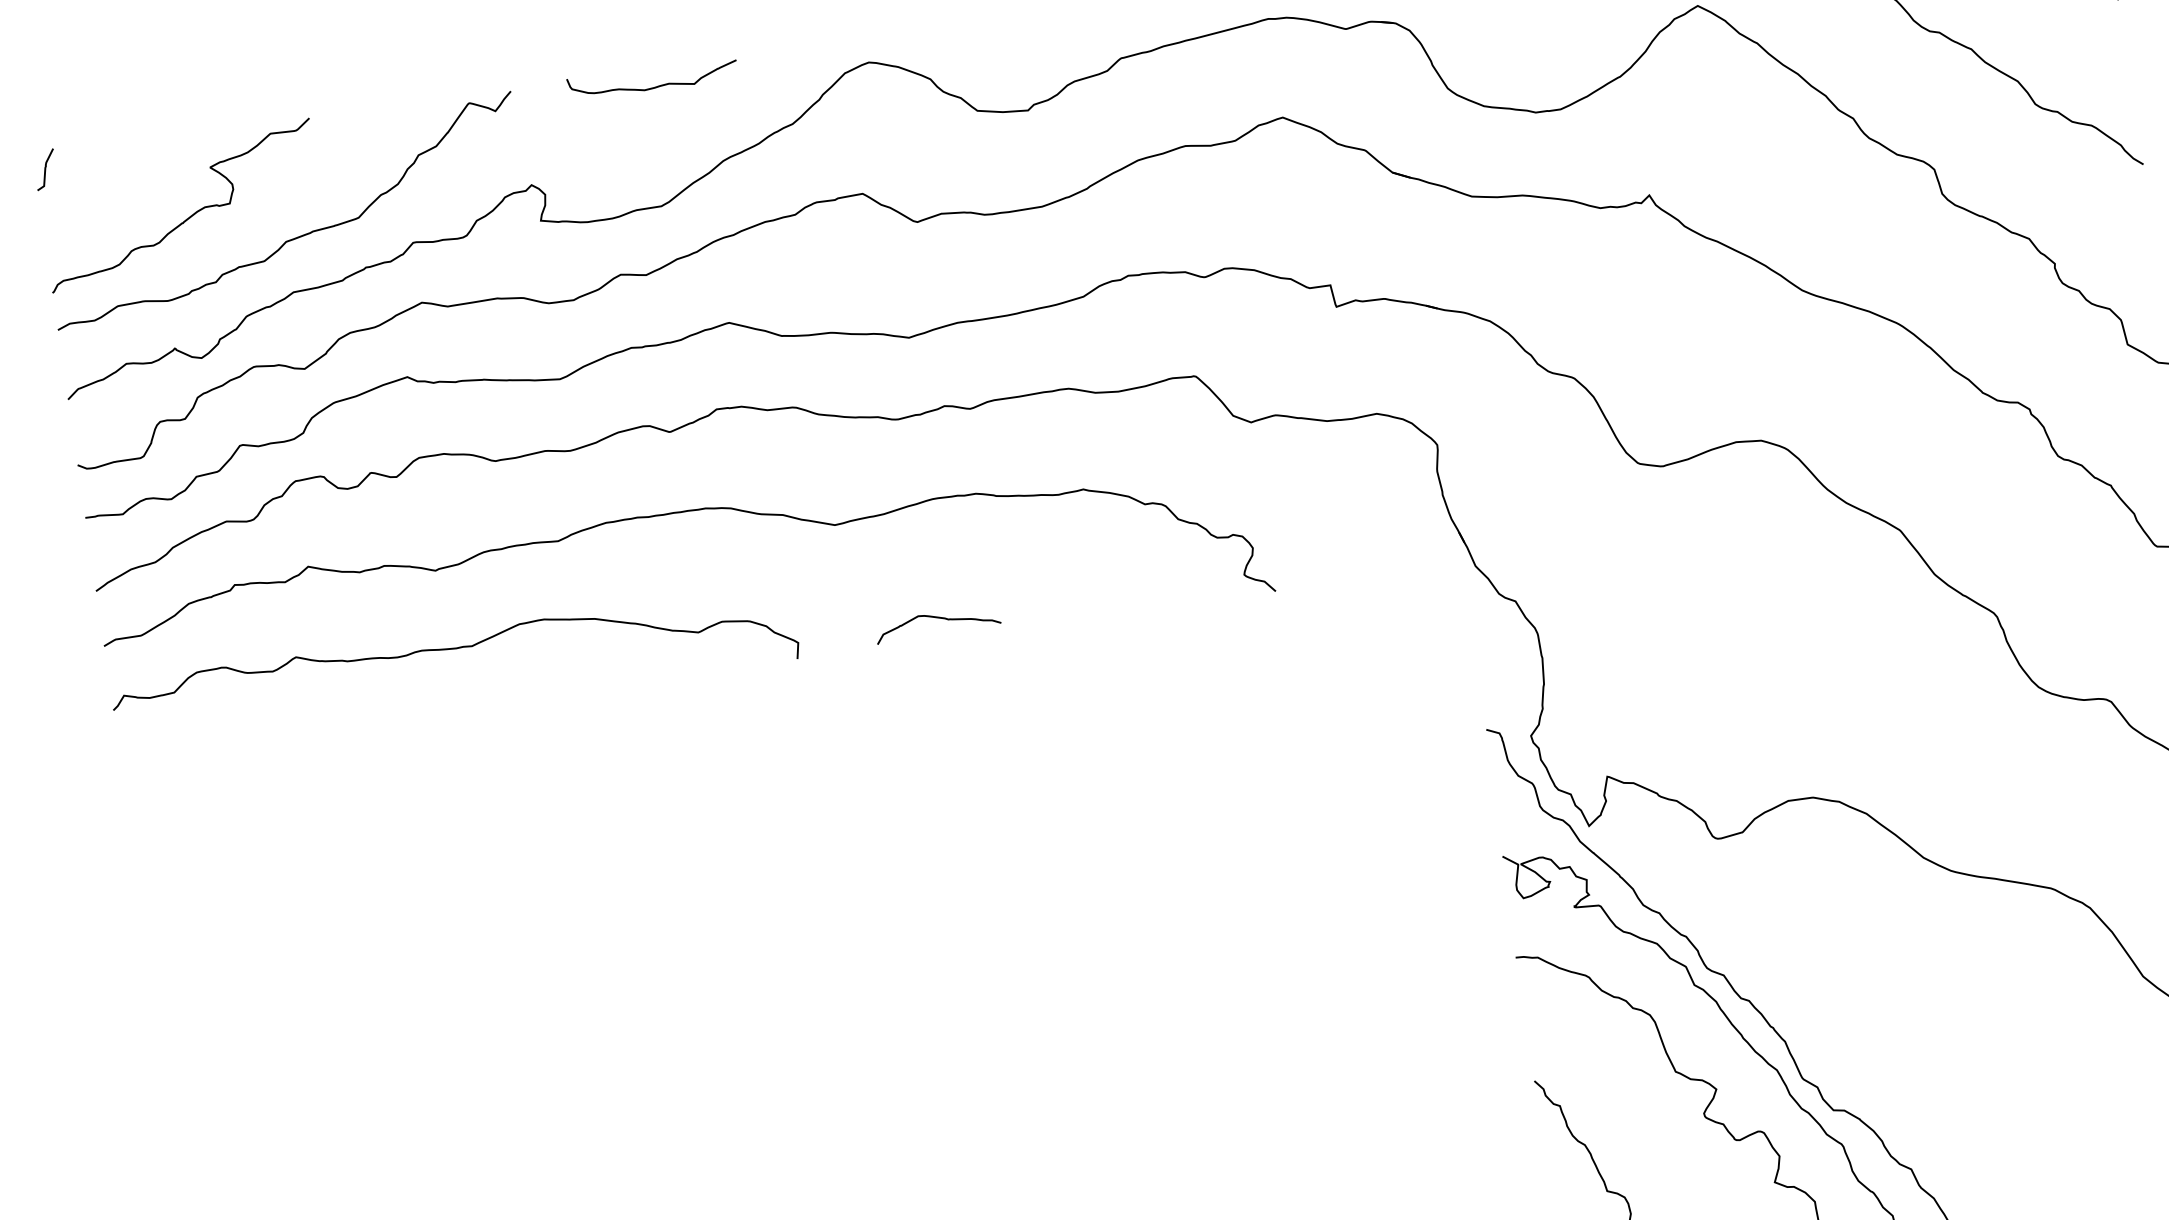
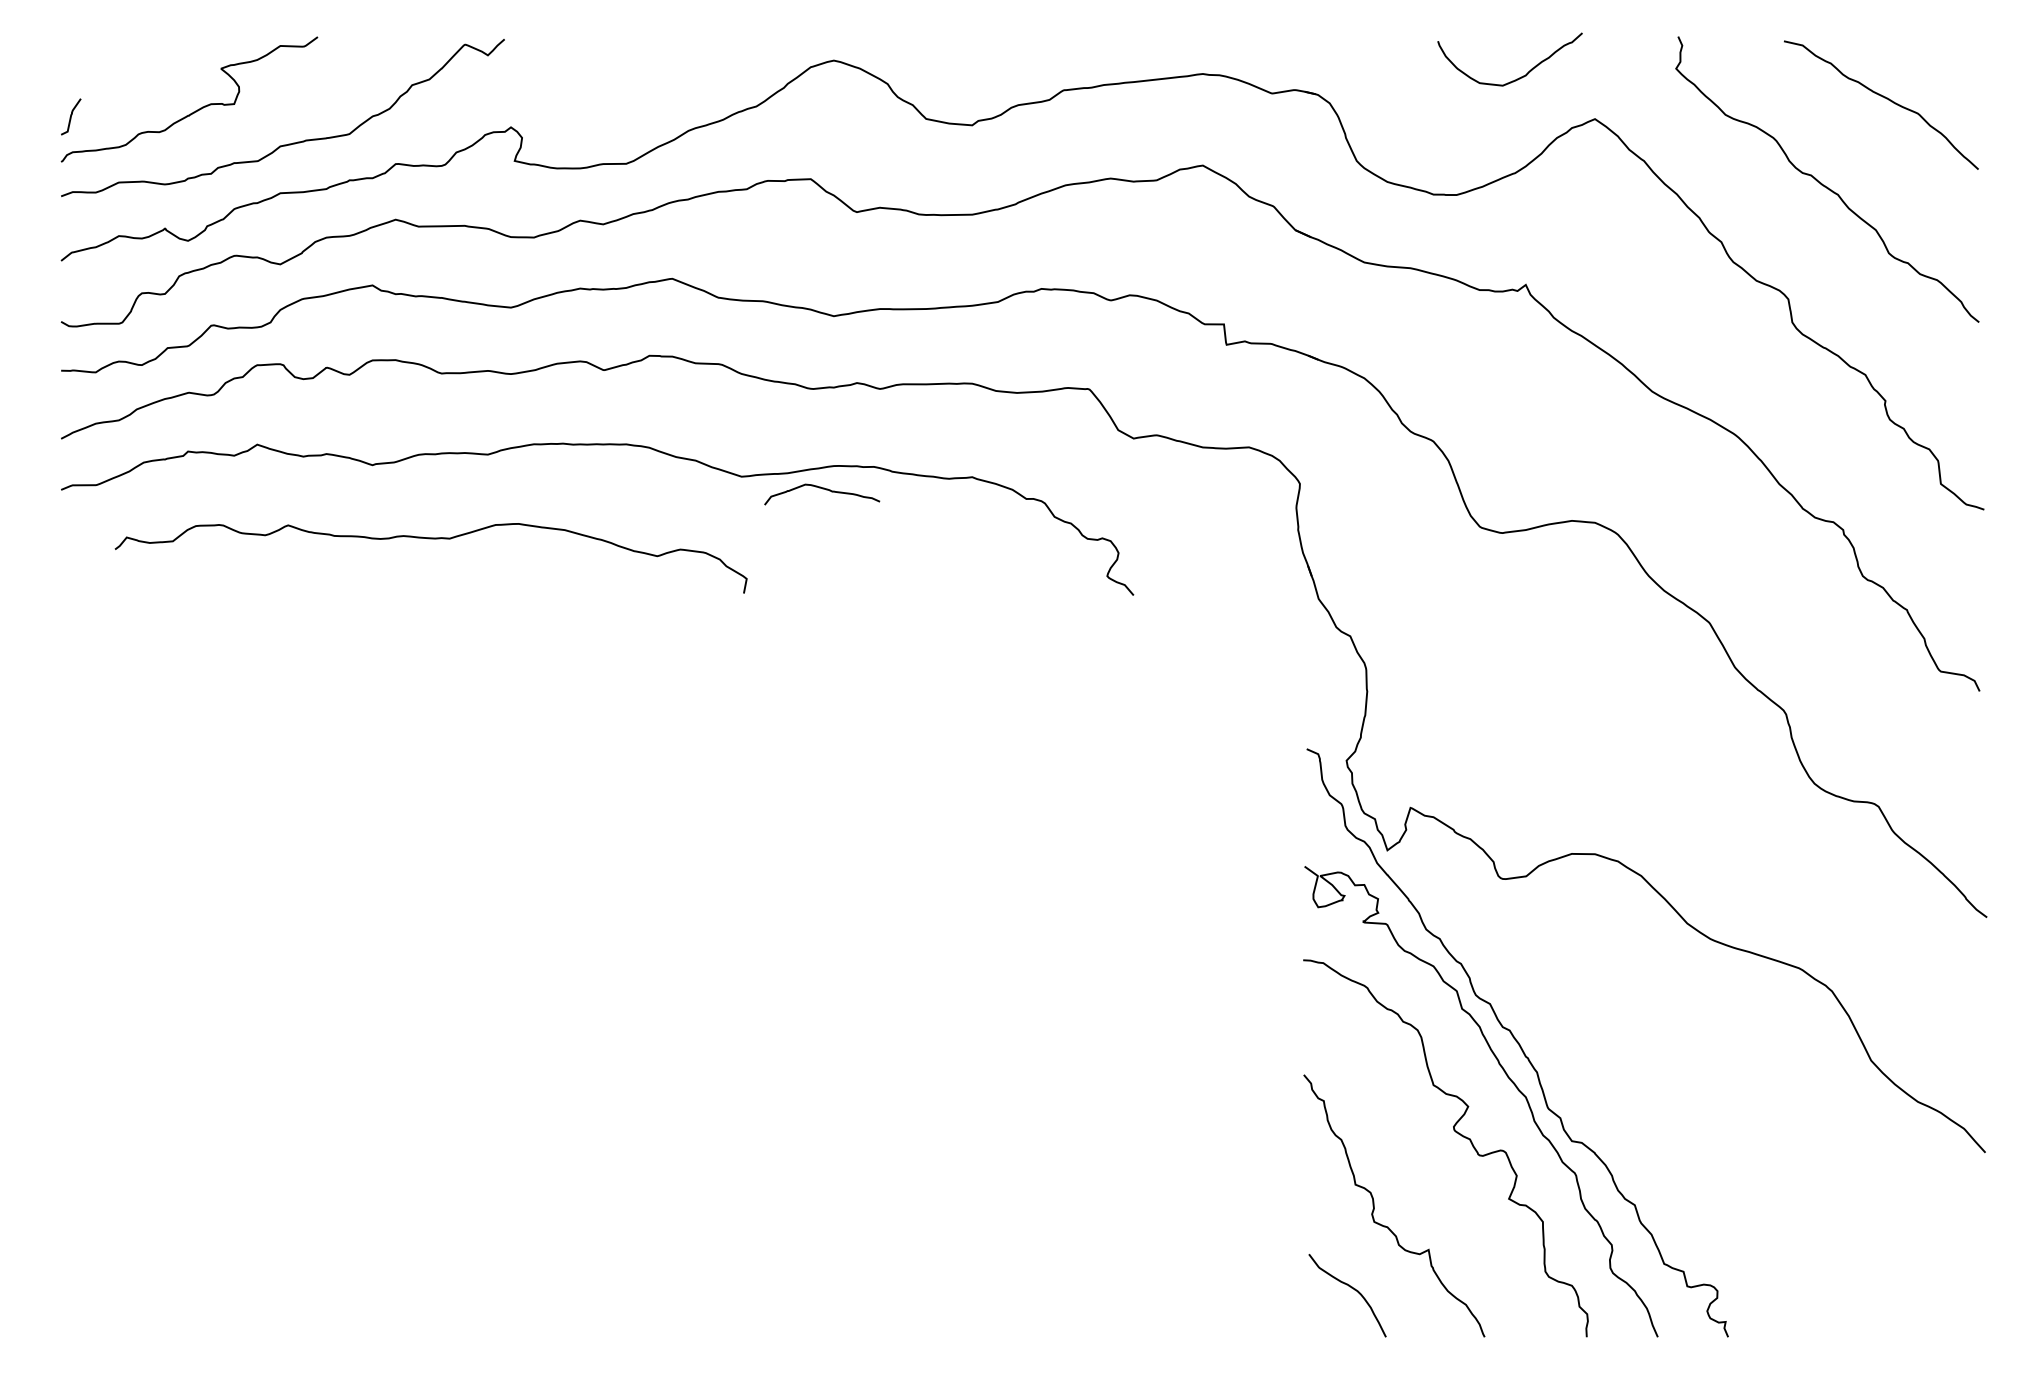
curve: (653, 87) -> (634, 54), removed
curve: (45, 169) -> (71, 116), moved
curve: (937, 618) -> (822, 489), moved
curve: (451, 650) -> (430, 539), moved

